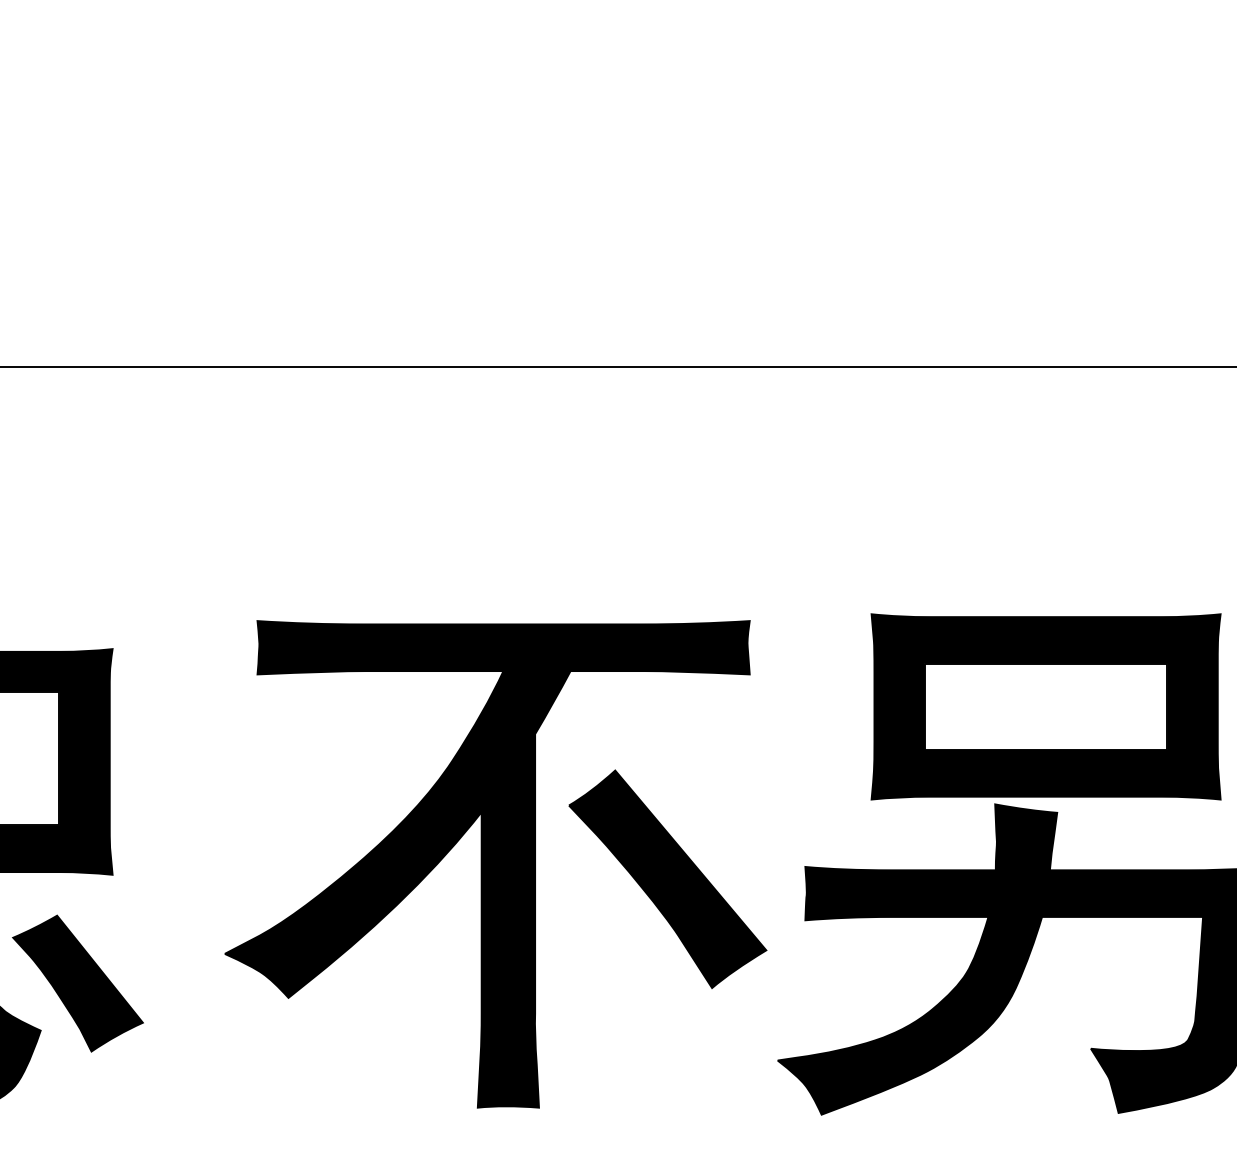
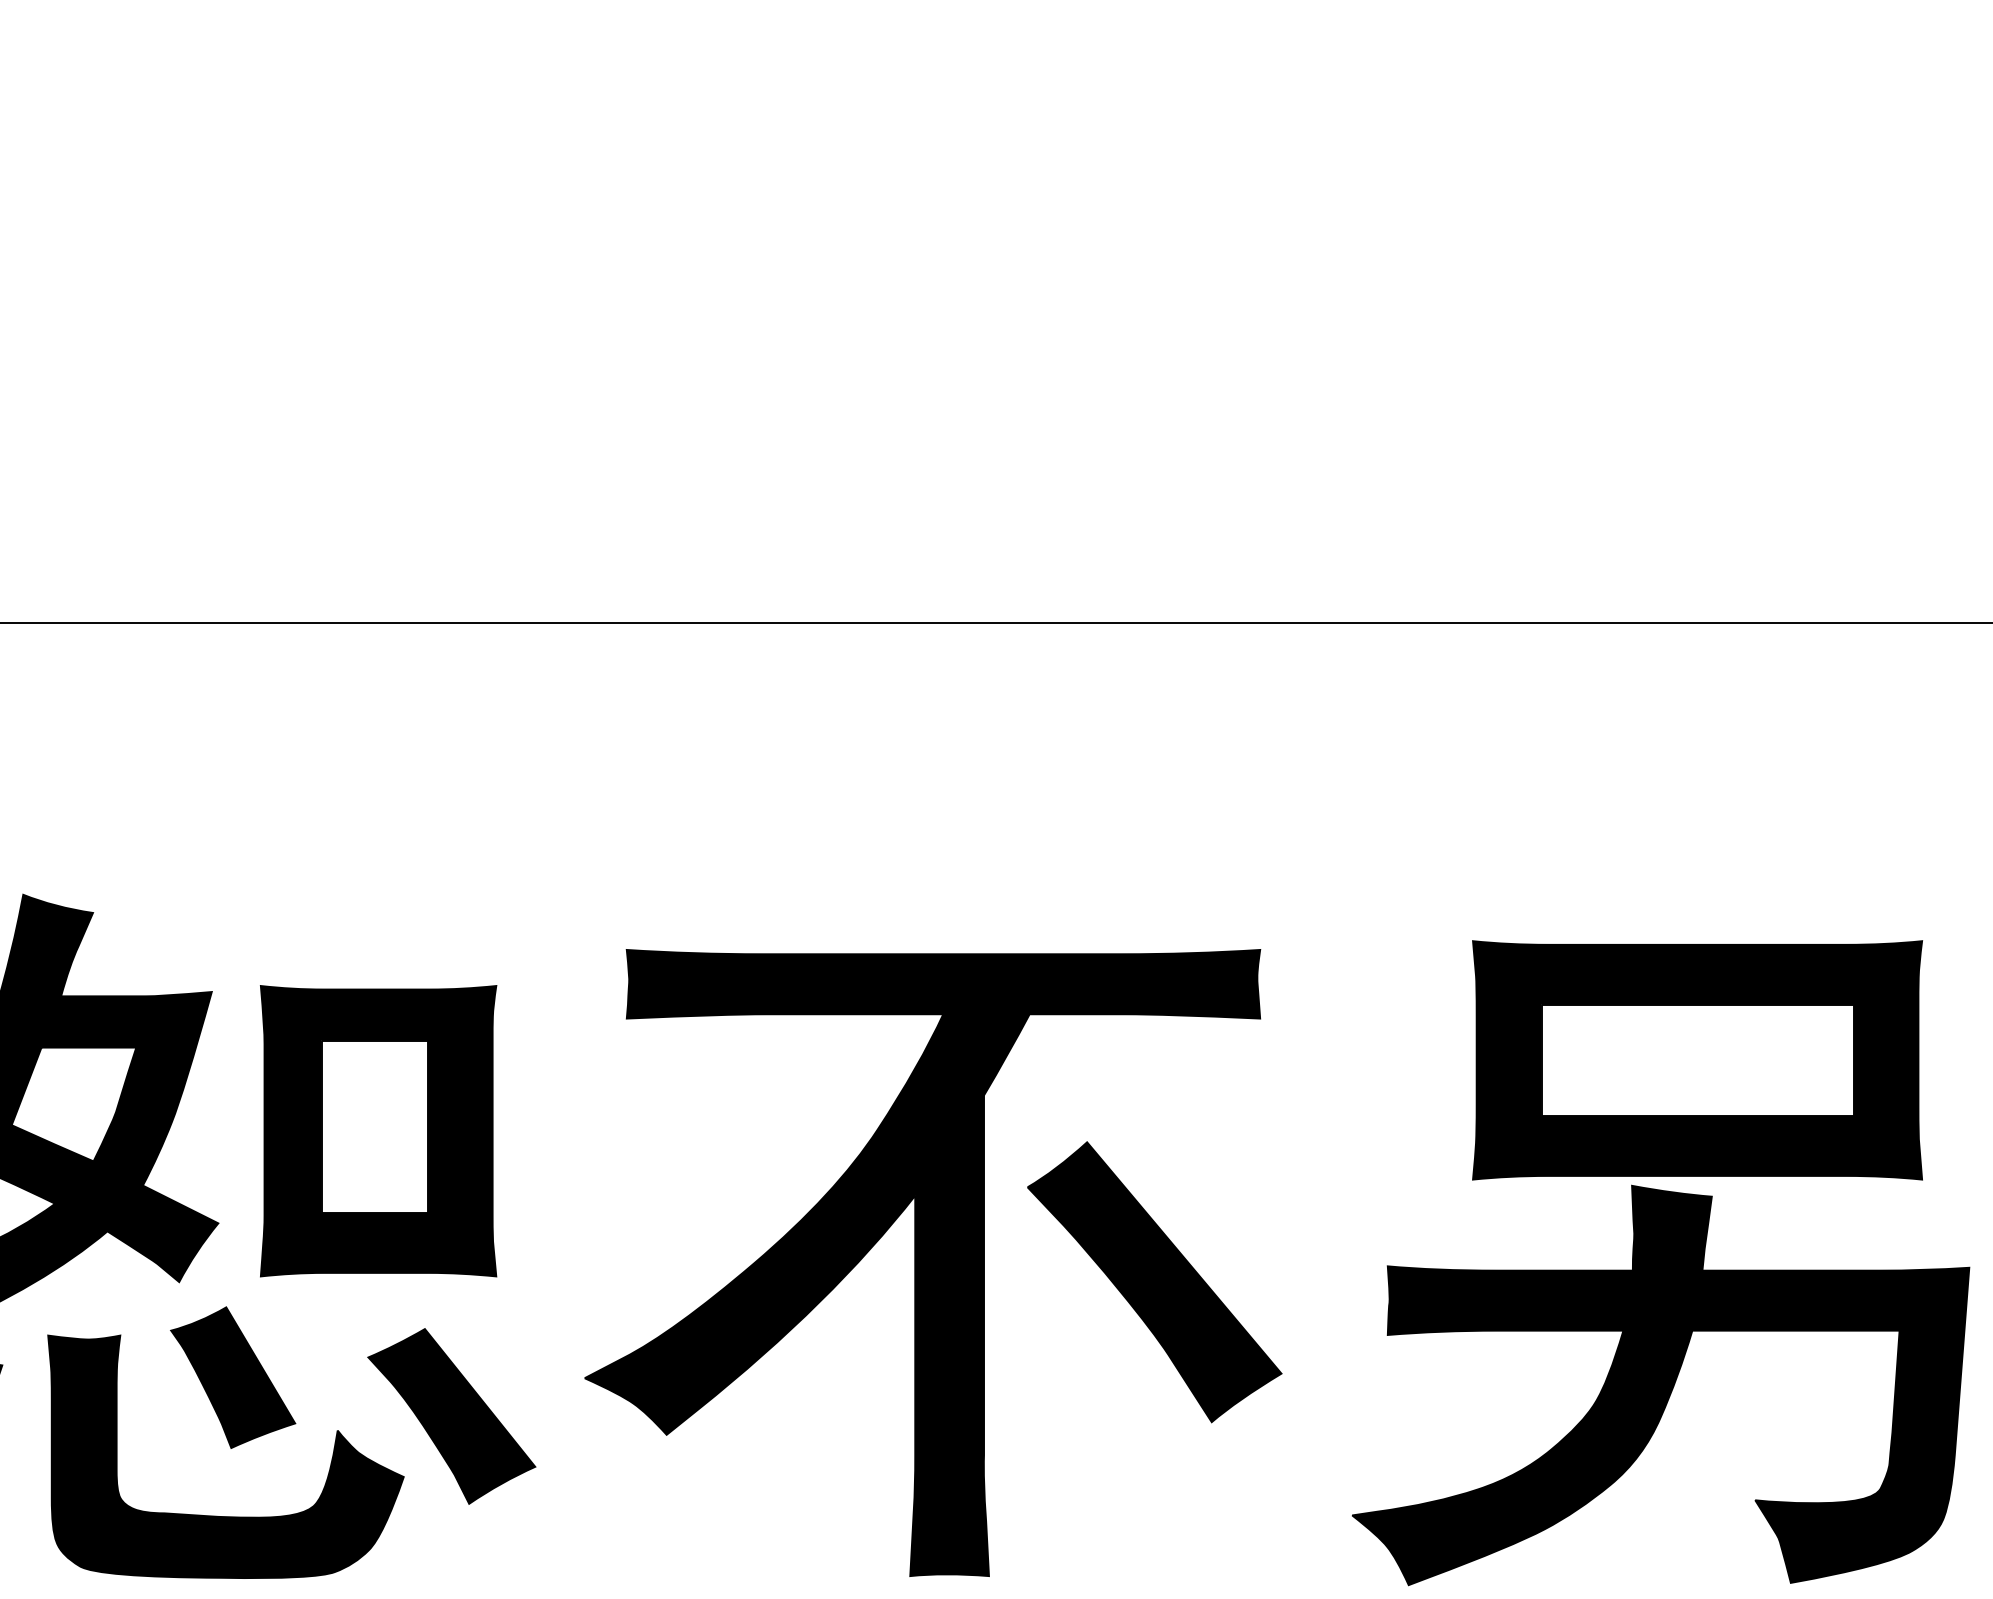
part: (495, 863) -> (933, 1262), moved

